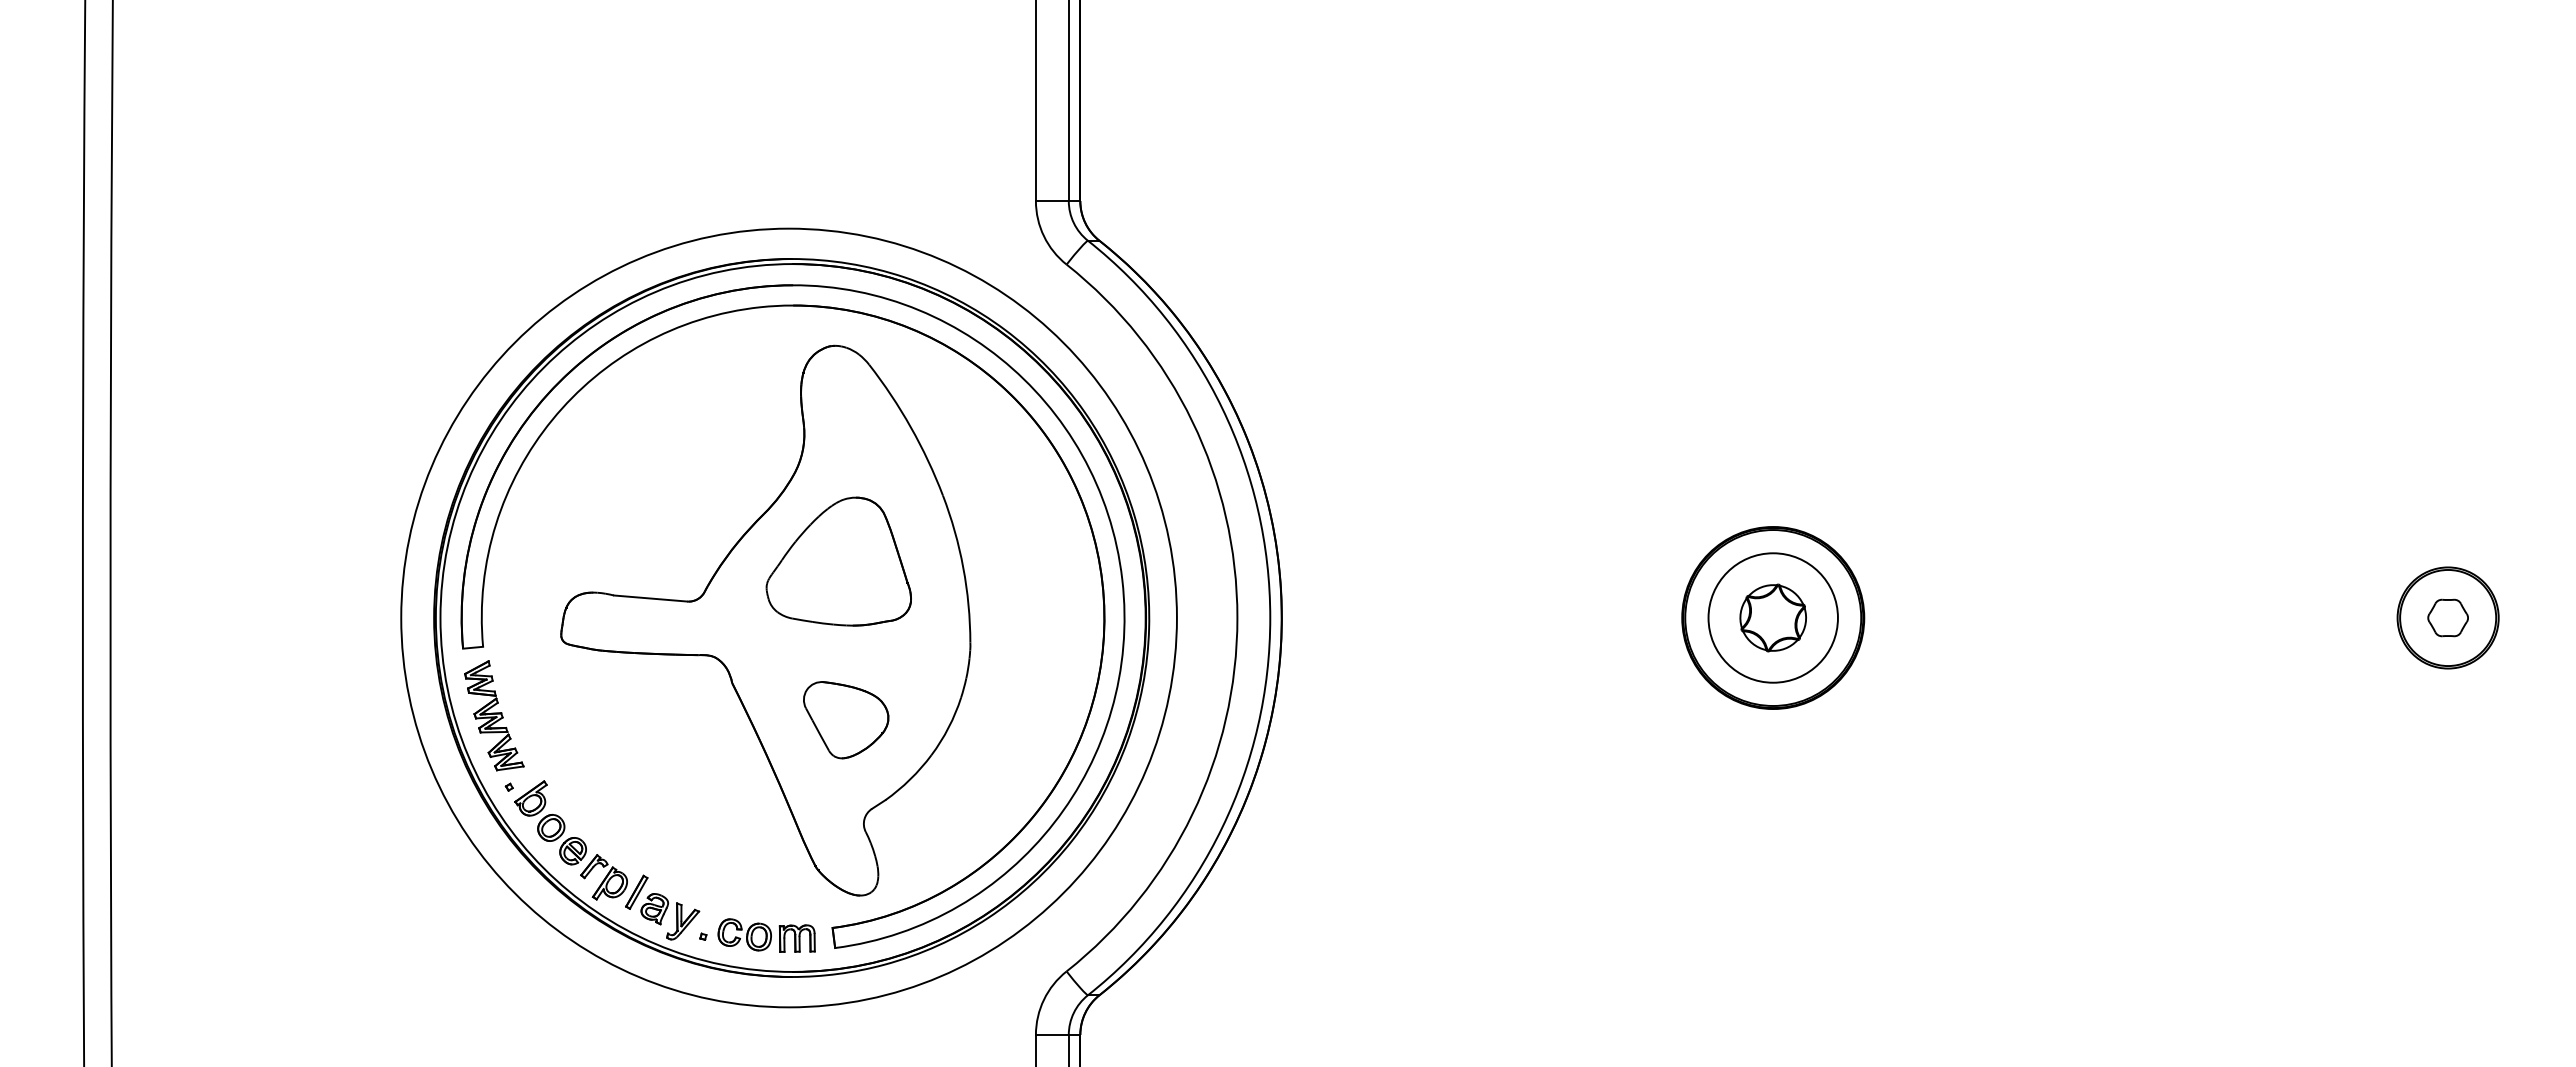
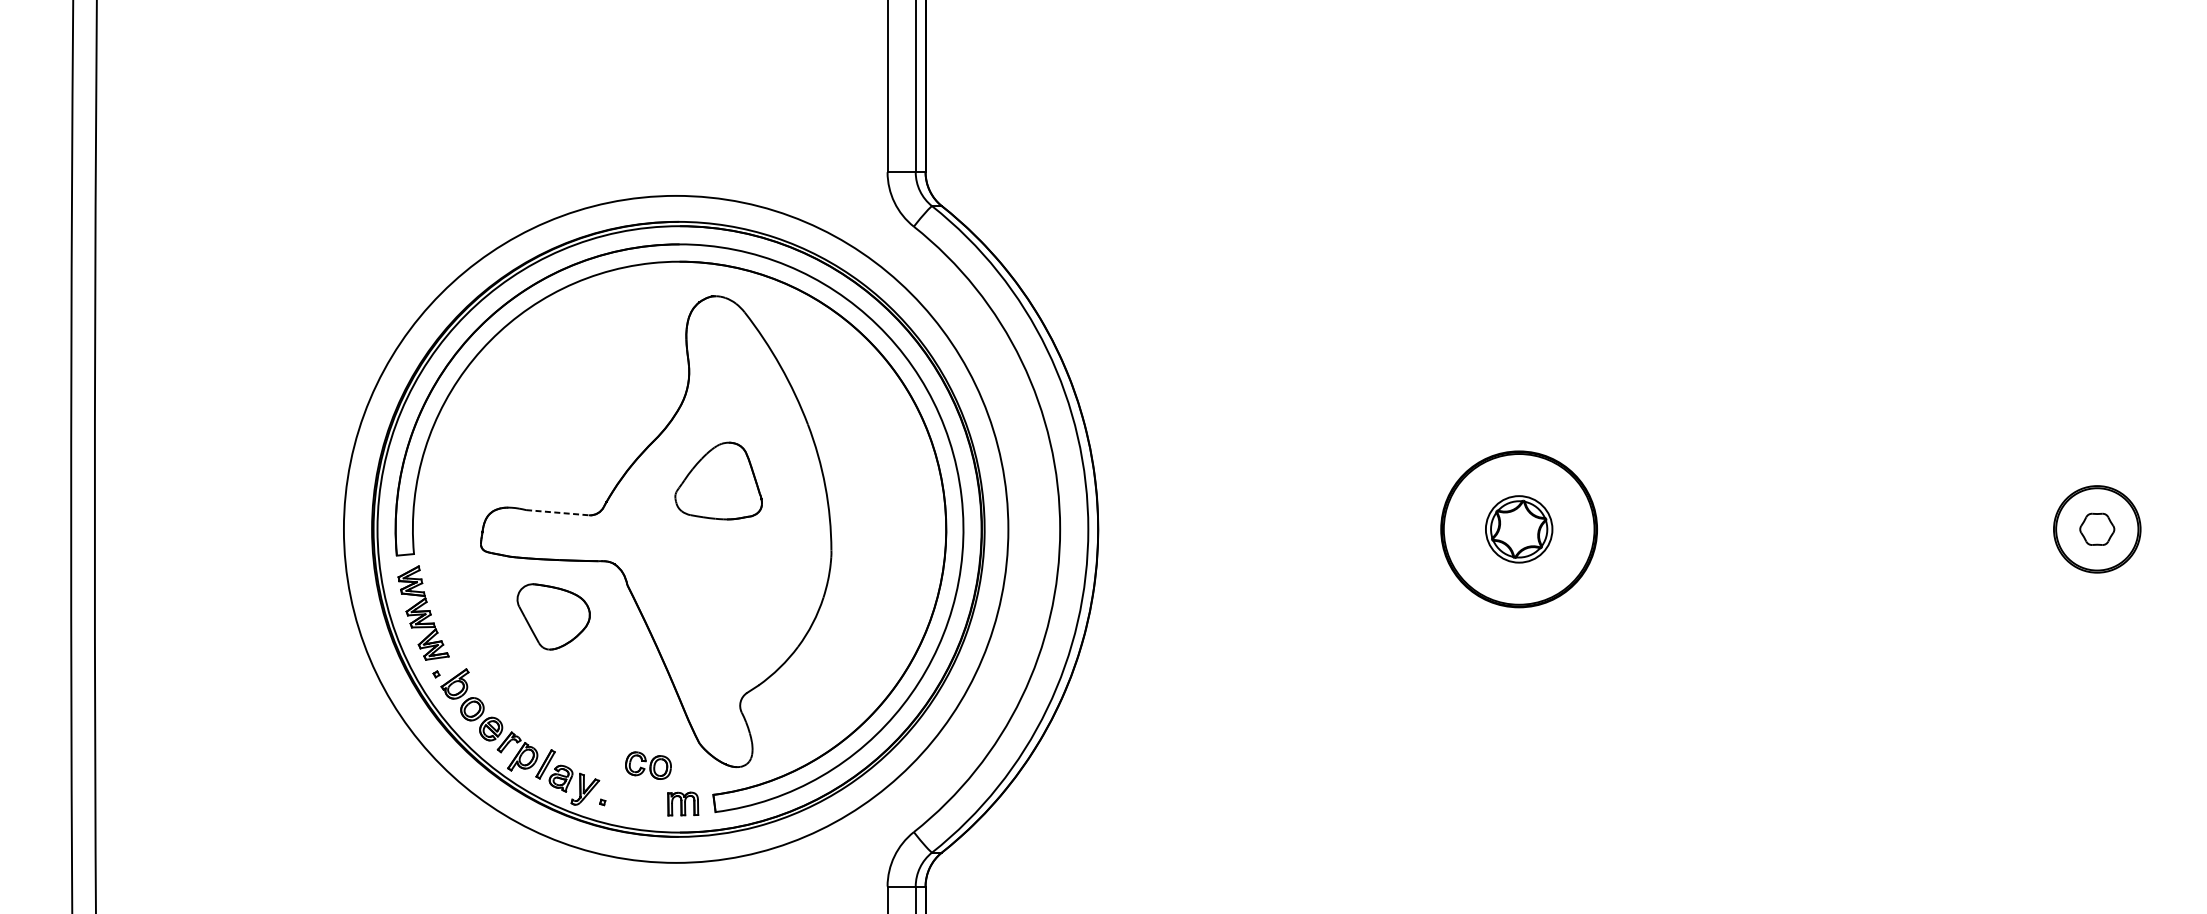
part: (838, 561) -> (718, 480), size x0.7
line: (650, 598) -> (557, 512), solid -> dashed
circle: (1772, 617) -> (1518, 528), size x0.6
part: (846, 720) -> (553, 617), moved
part: (744, 934) -> (648, 765), moved

